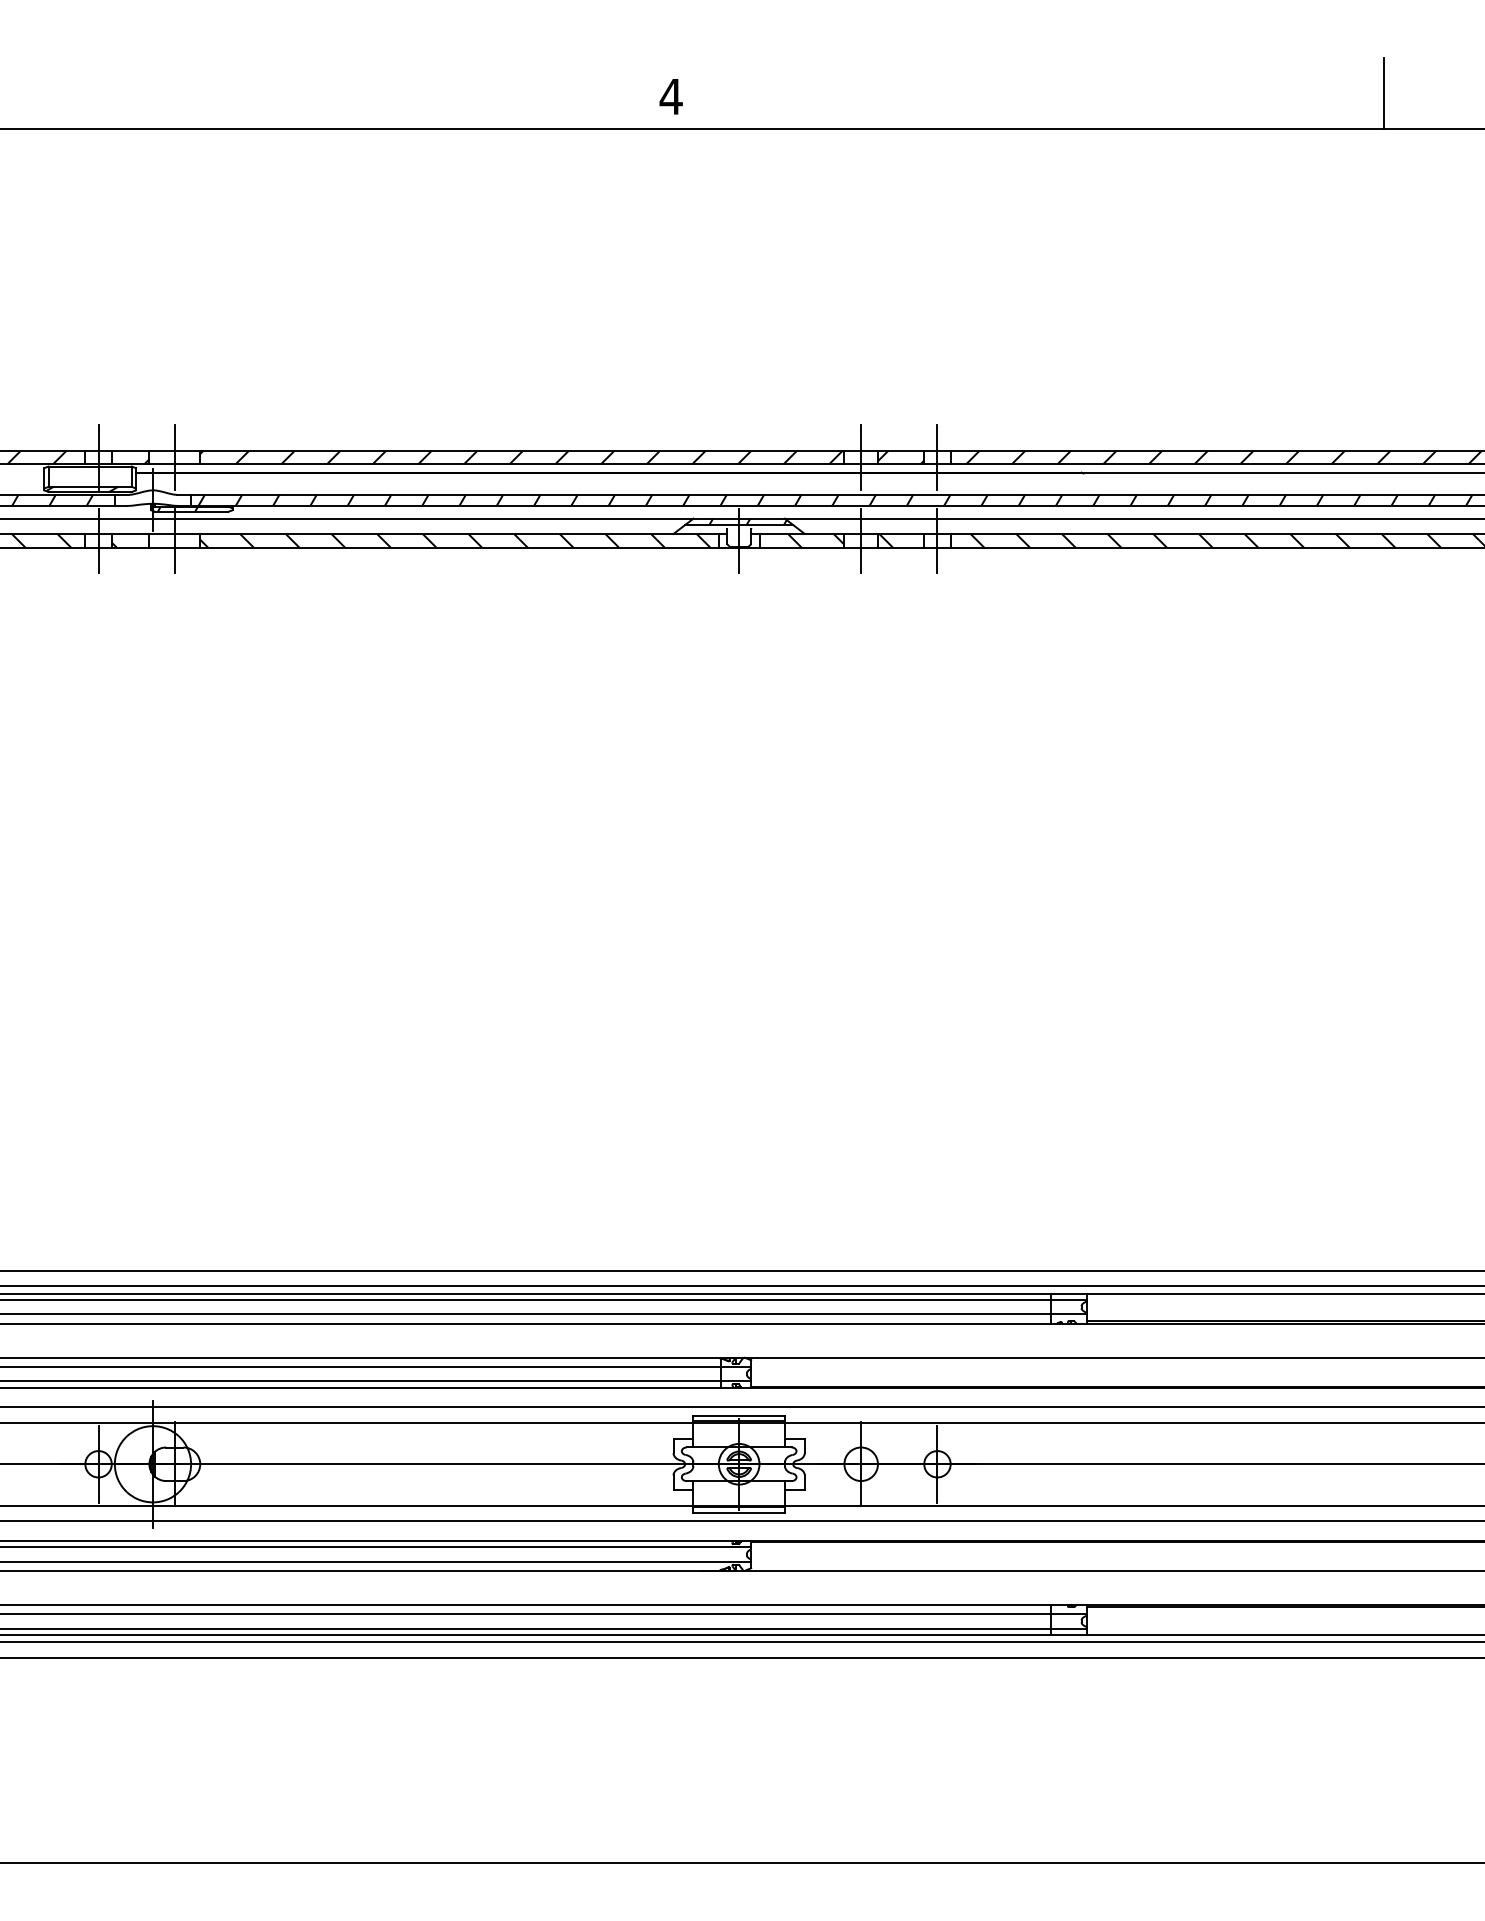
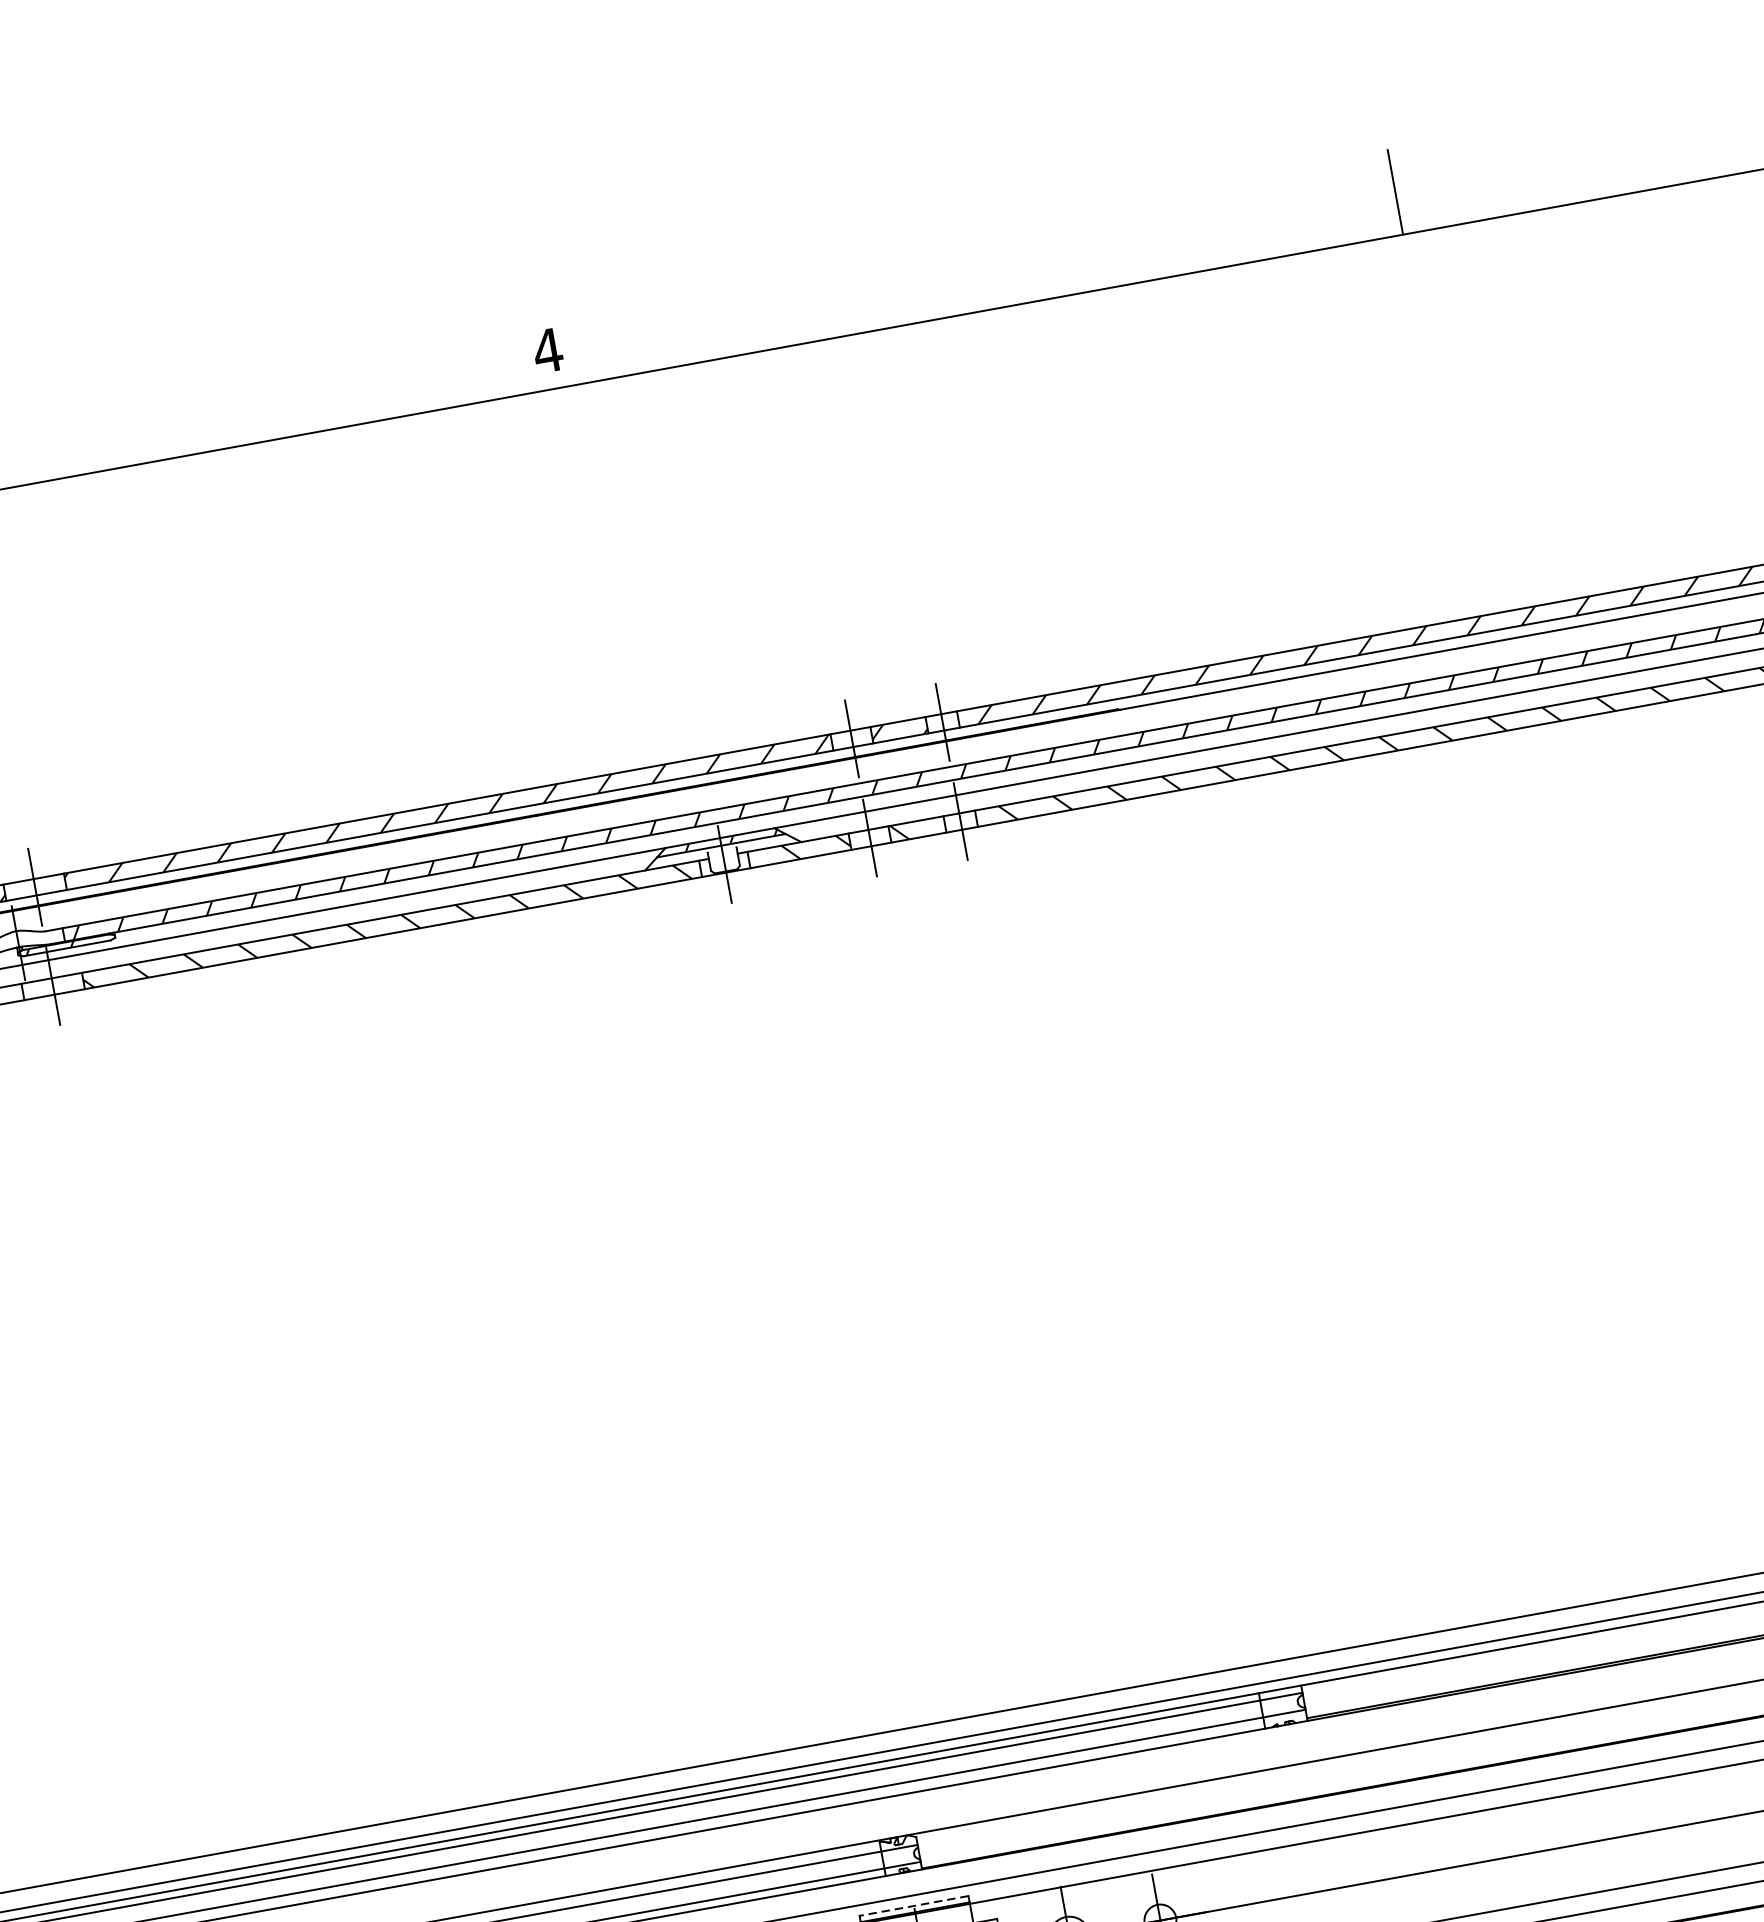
line: (739, 1416) -> (914, 1906), solid -> dashed

